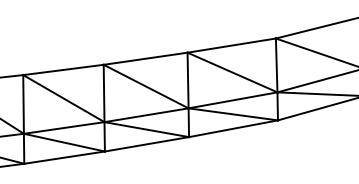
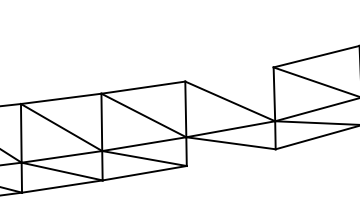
line: (231, 45) -> (229, 74), removed
line: (232, 128) -> (230, 157), removed

